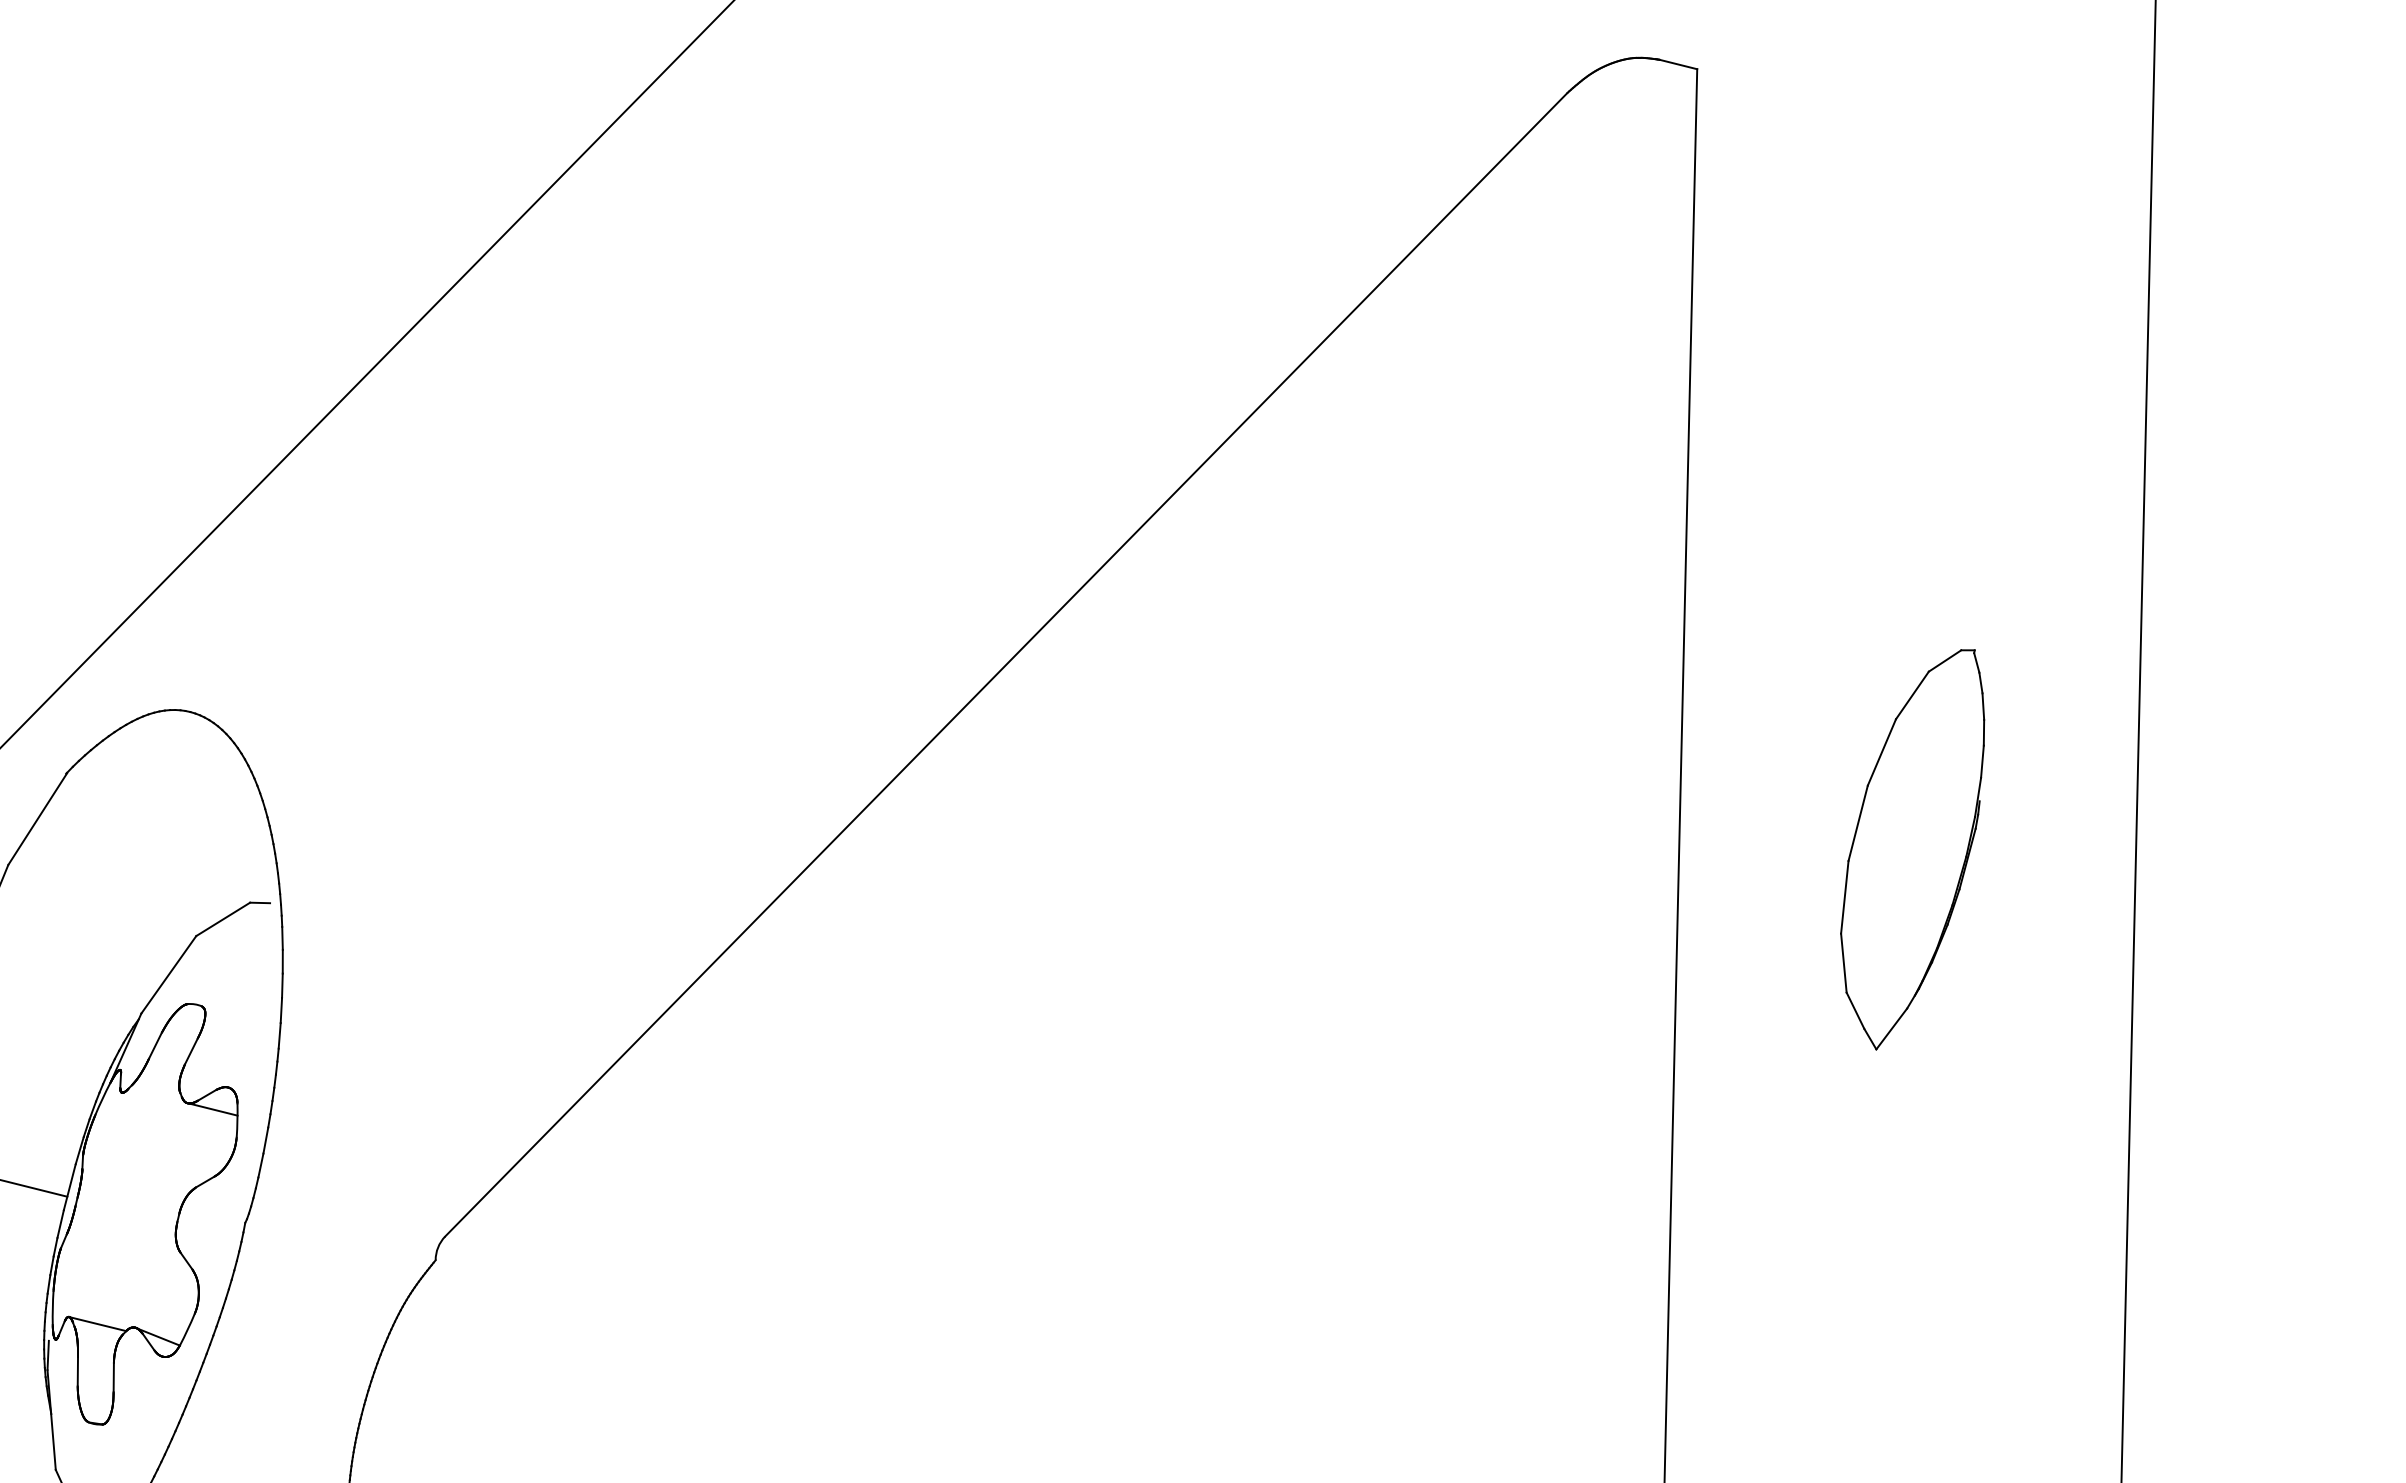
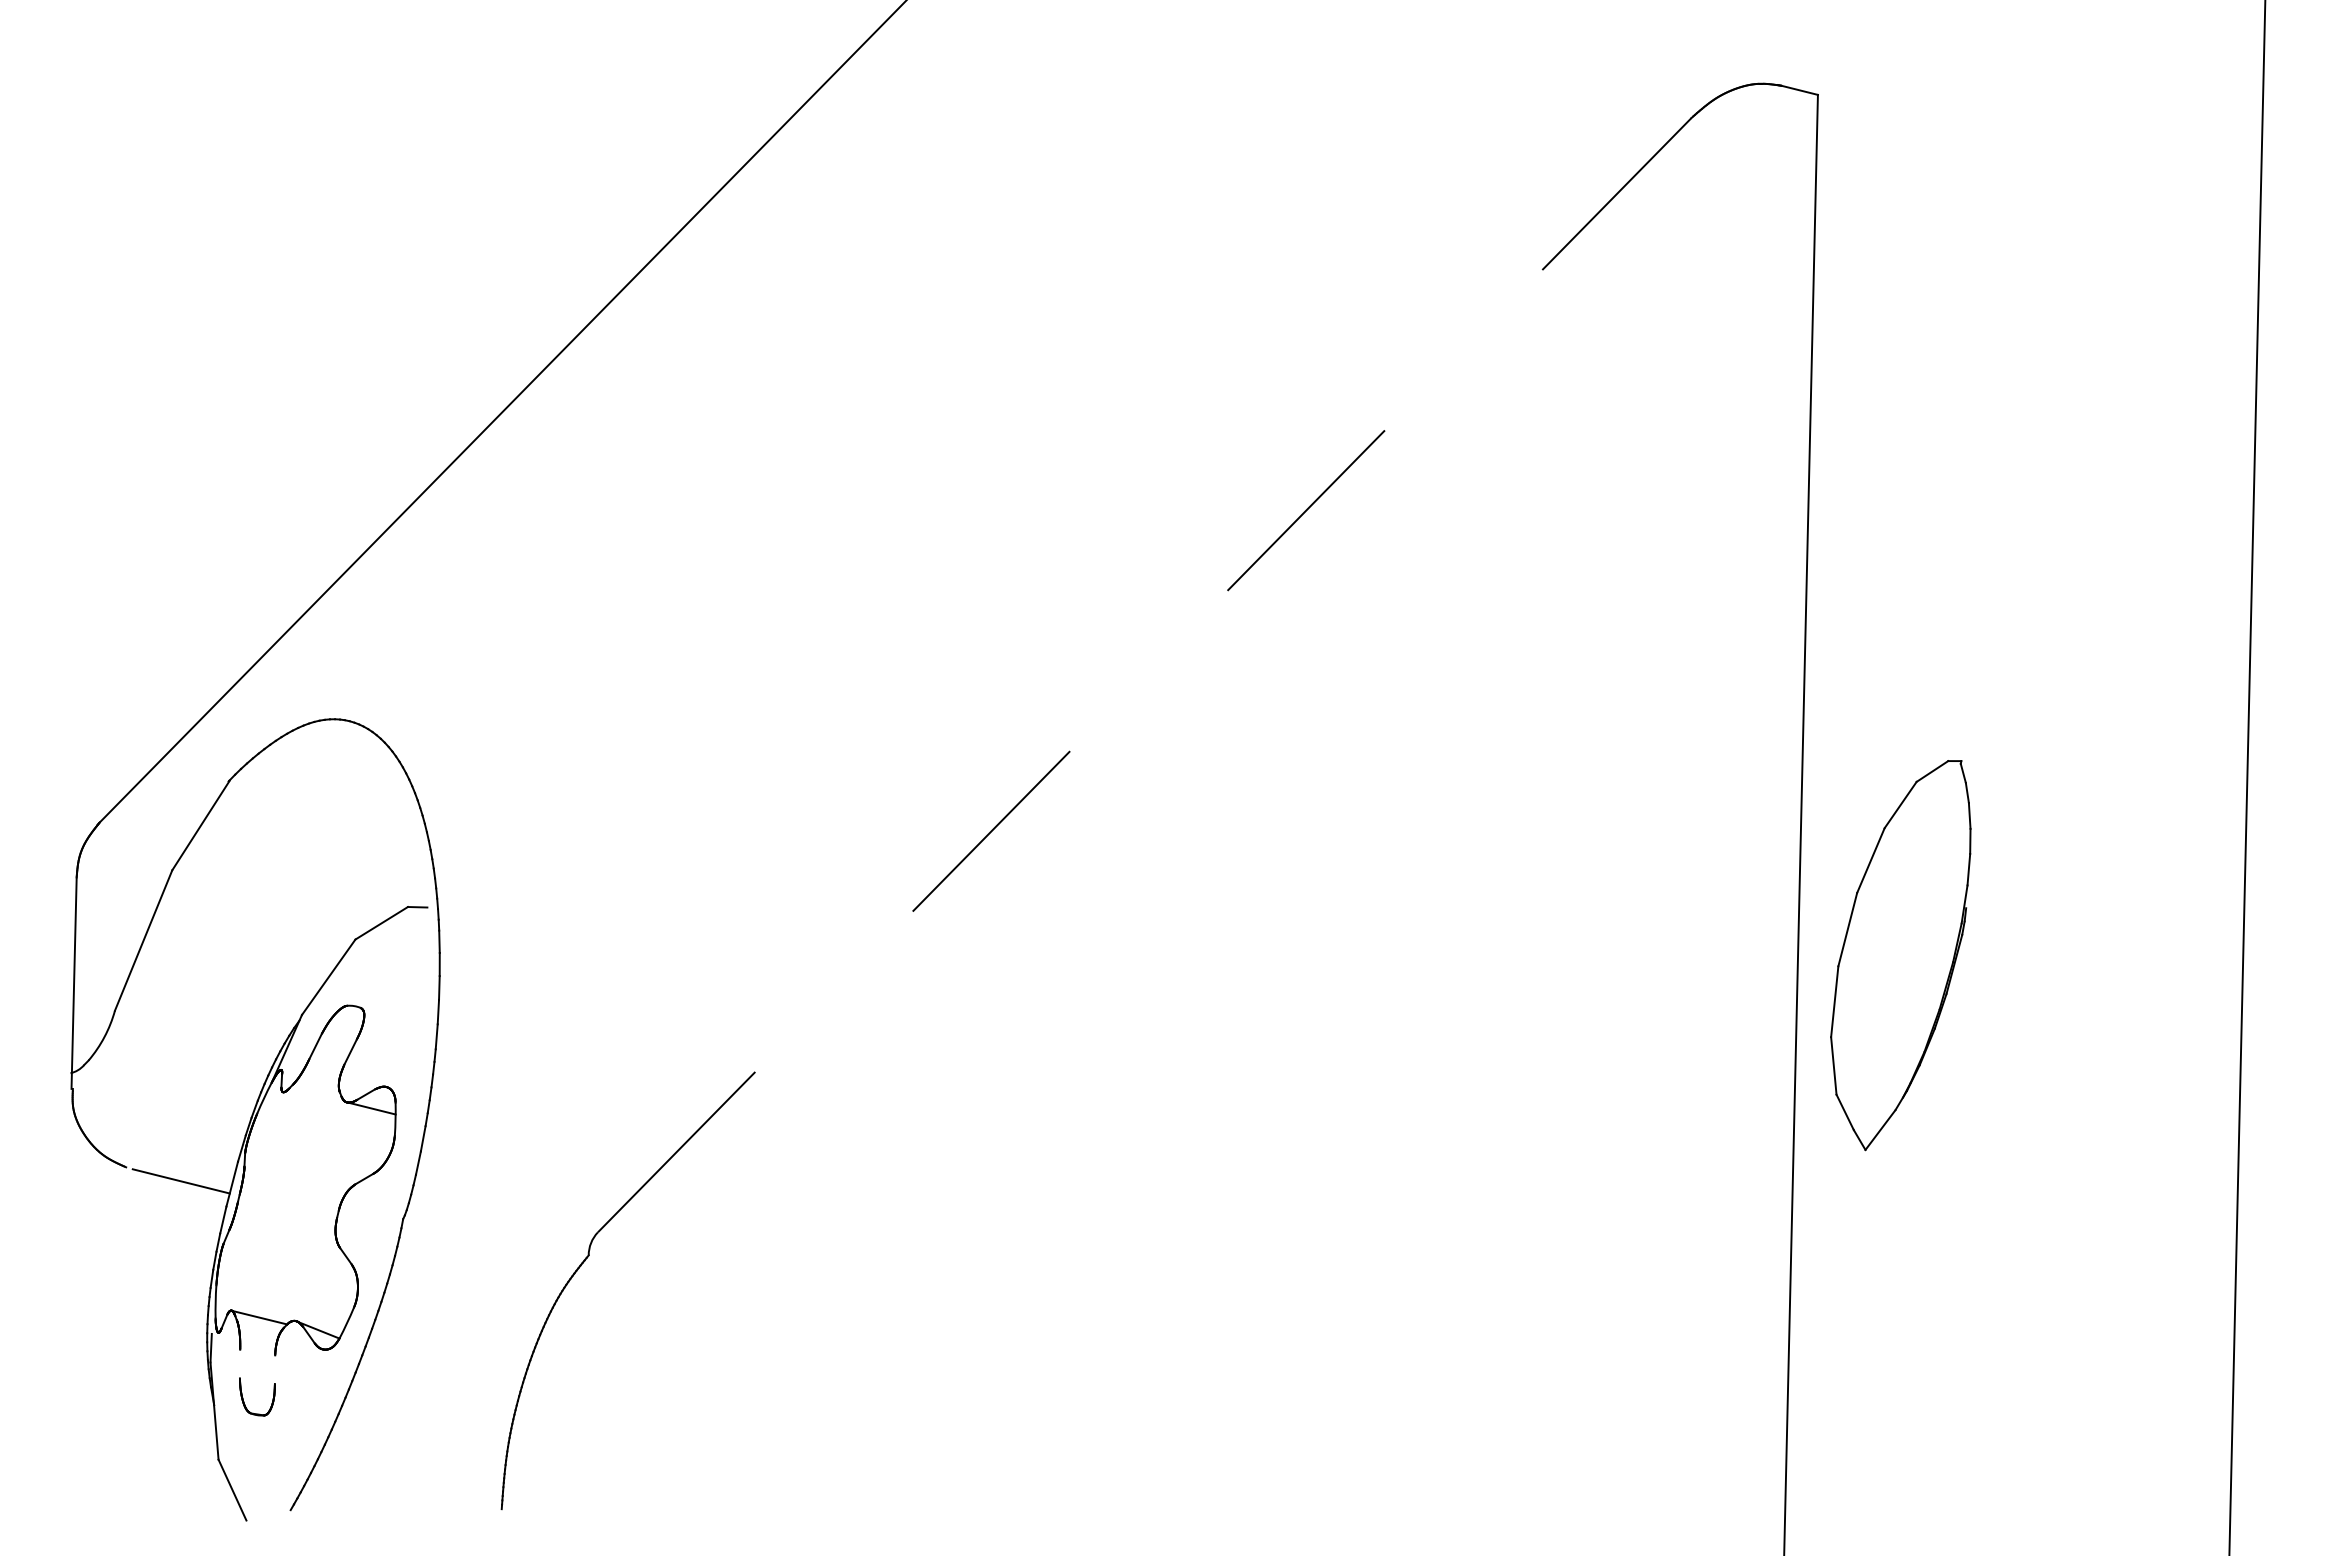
line: (1006, 665) -> (1144, 675), solid -> dashed
part: (1912, 849) -> (1900, 955), moved
line: (77, 1371) -> (239, 1363), removed
line: (113, 1377) -> (274, 1369), removed

